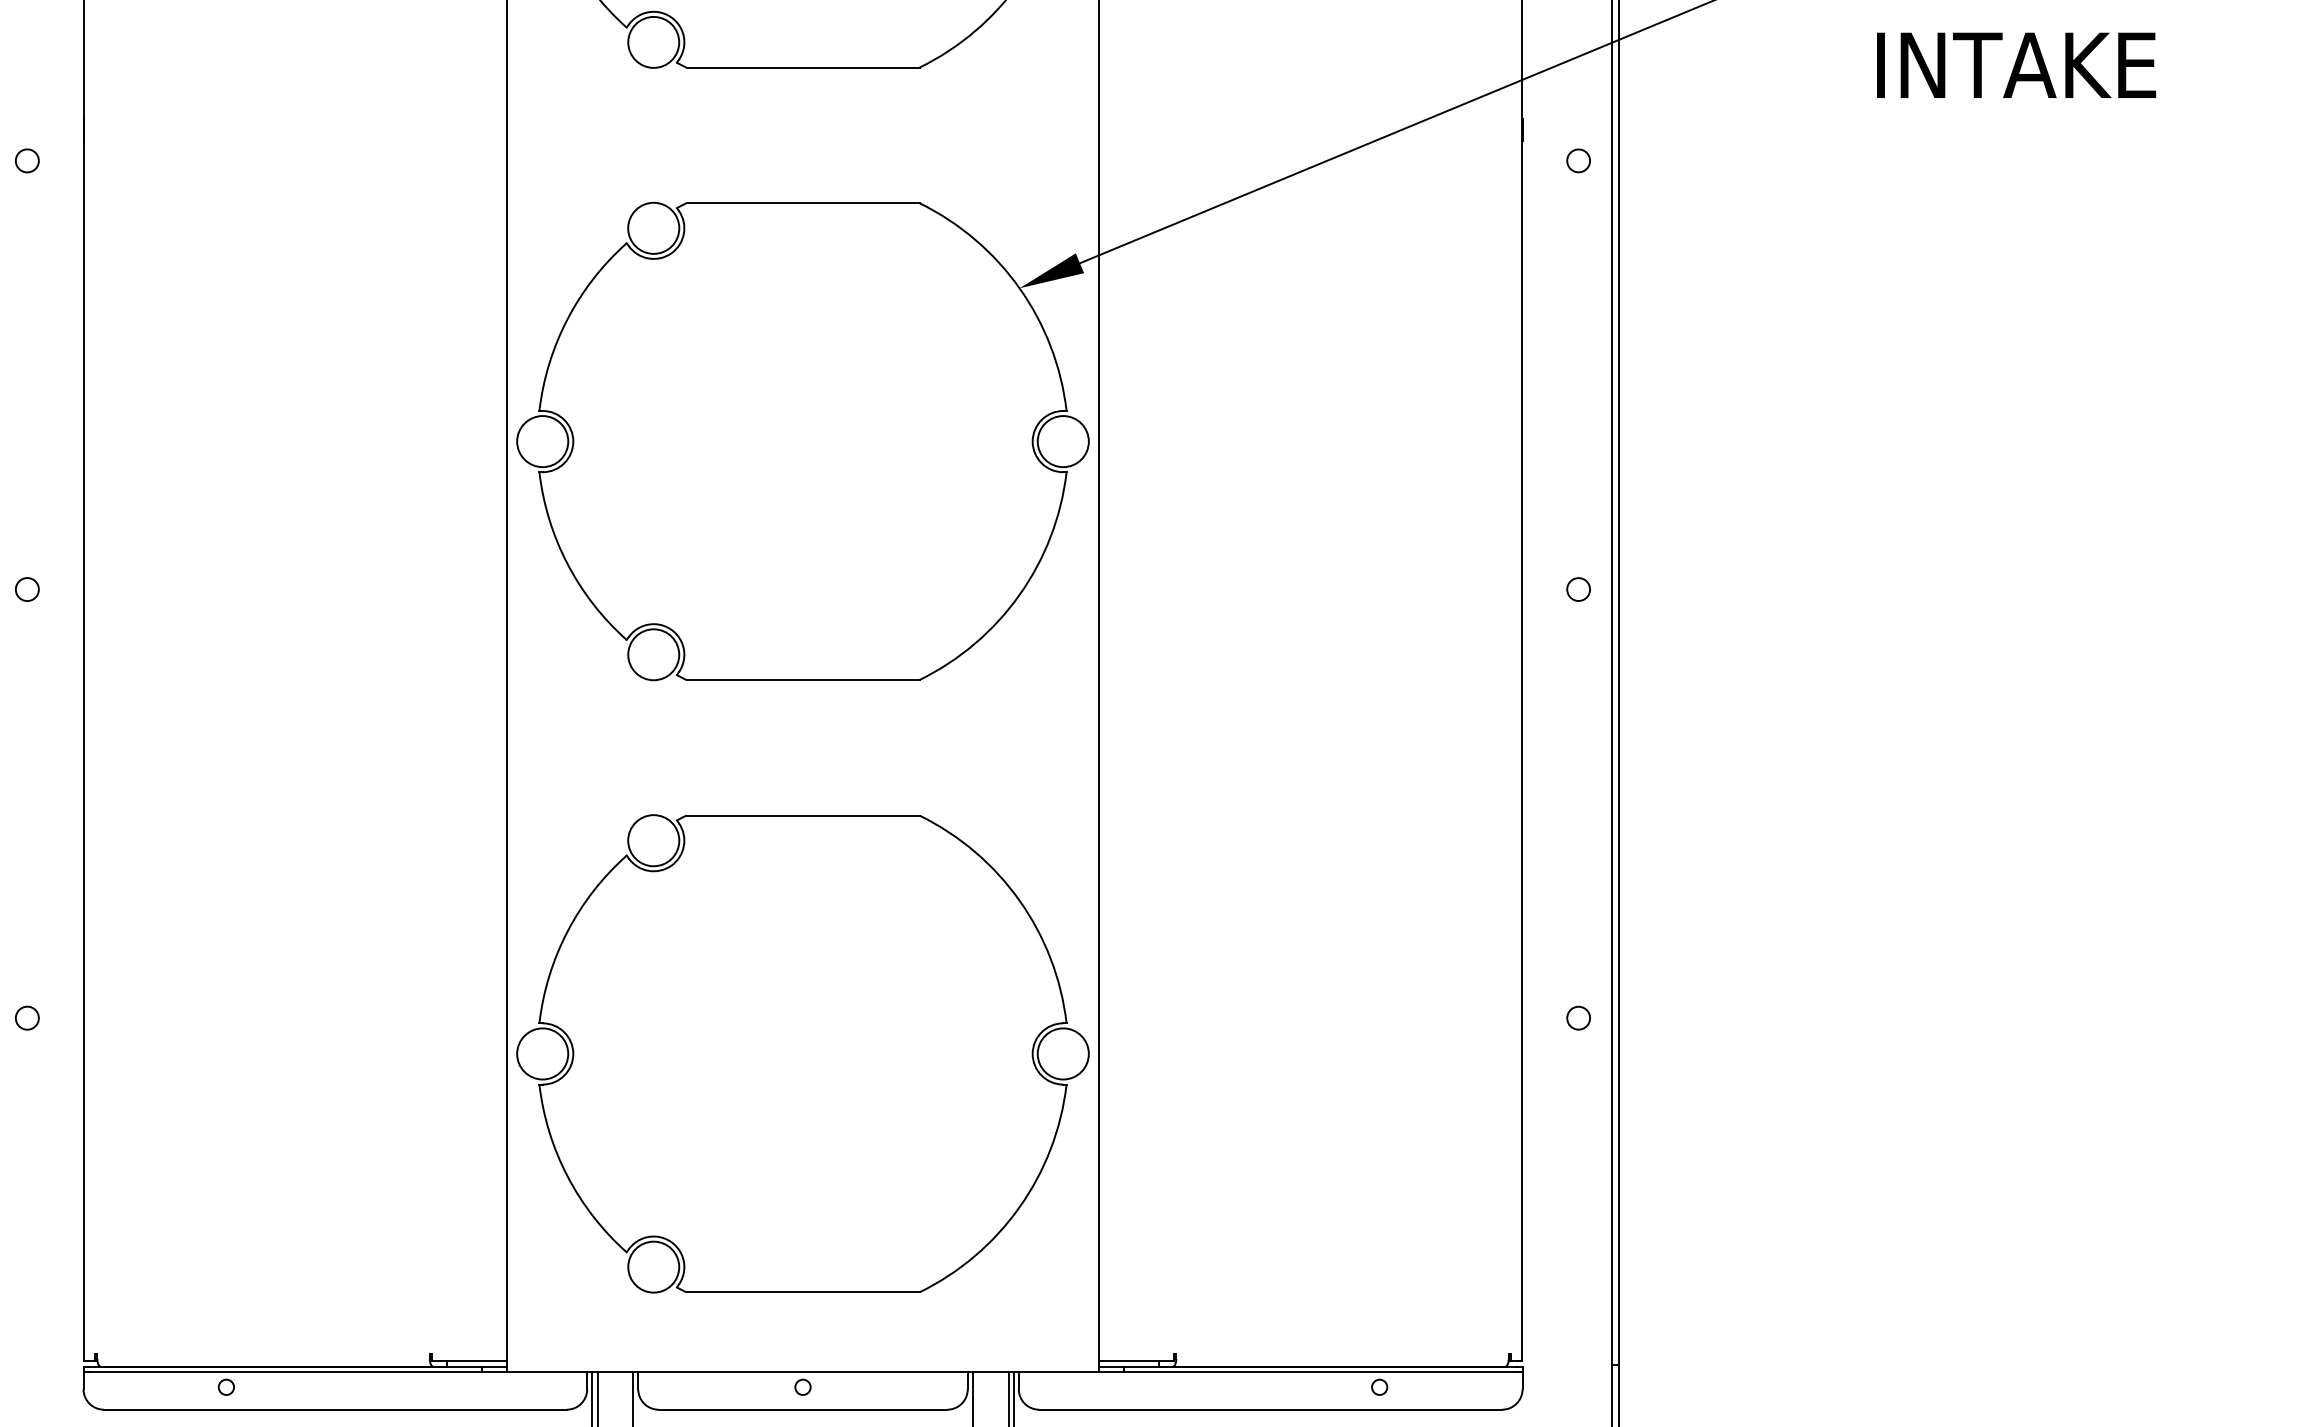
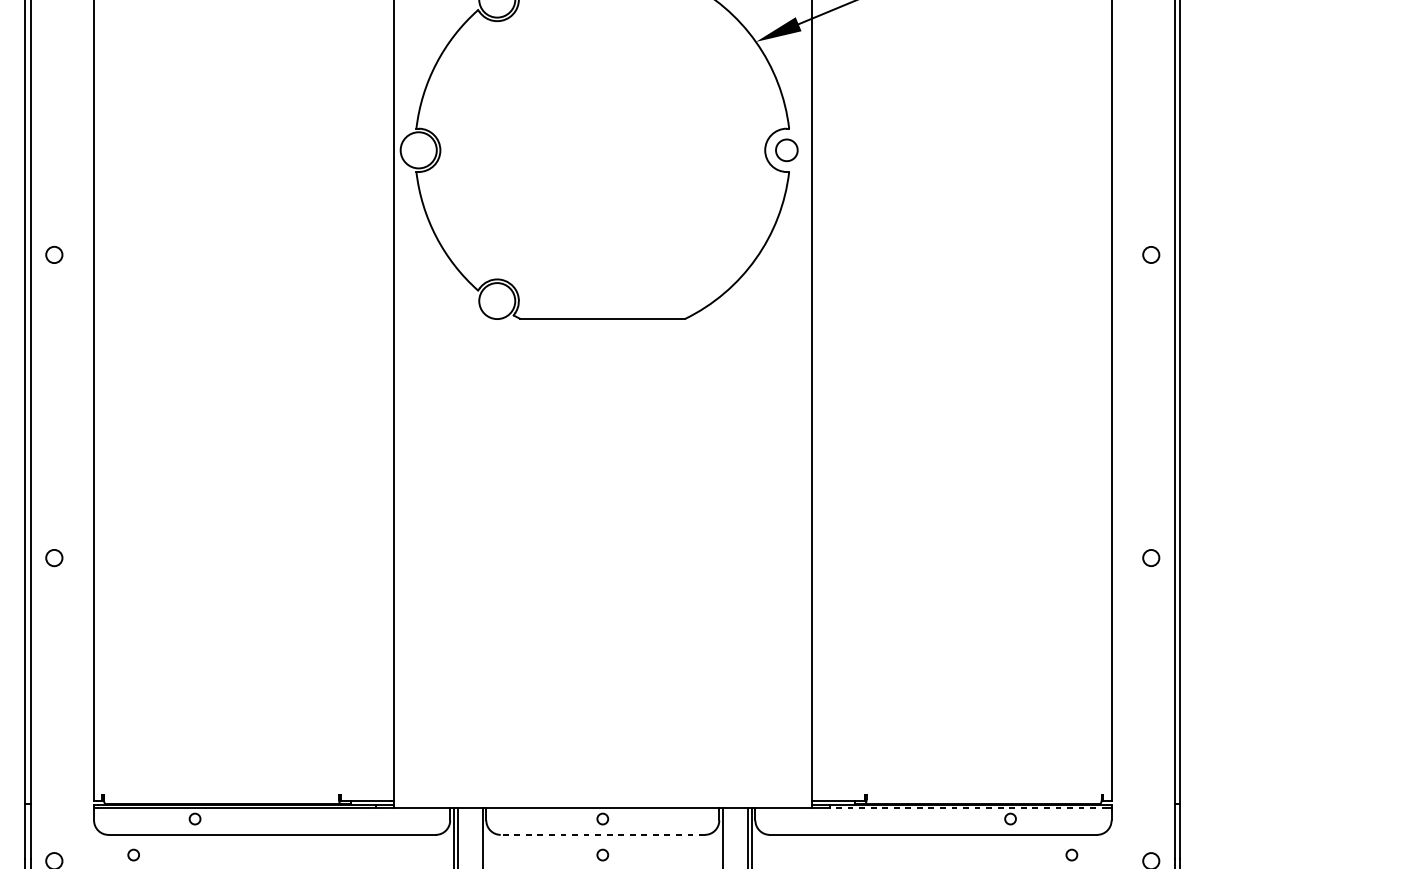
circle: (1062, 441) -> (786, 150), size x0.6
part: (802, 1053) -> (602, 583), removed
line: (1319, 1371) -> (968, 807), solid -> dashed
line: (802, 1409) -> (602, 834), solid -> dashed

